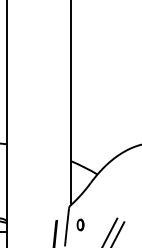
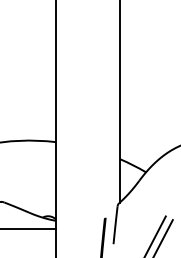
part: (79, 224) -> (128, 222), removed

